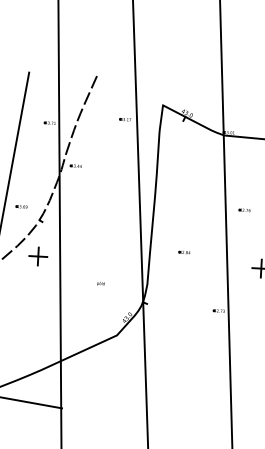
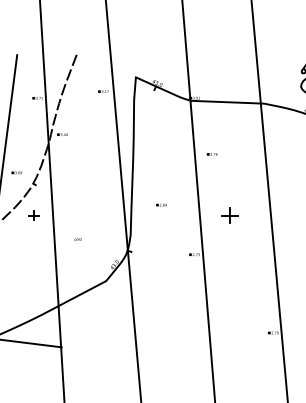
part: (243, 210) -> (211, 154), moved
part: (37, 256) -> (33, 215), size x0.6
text: (100, 283) -> (77, 239), moved

